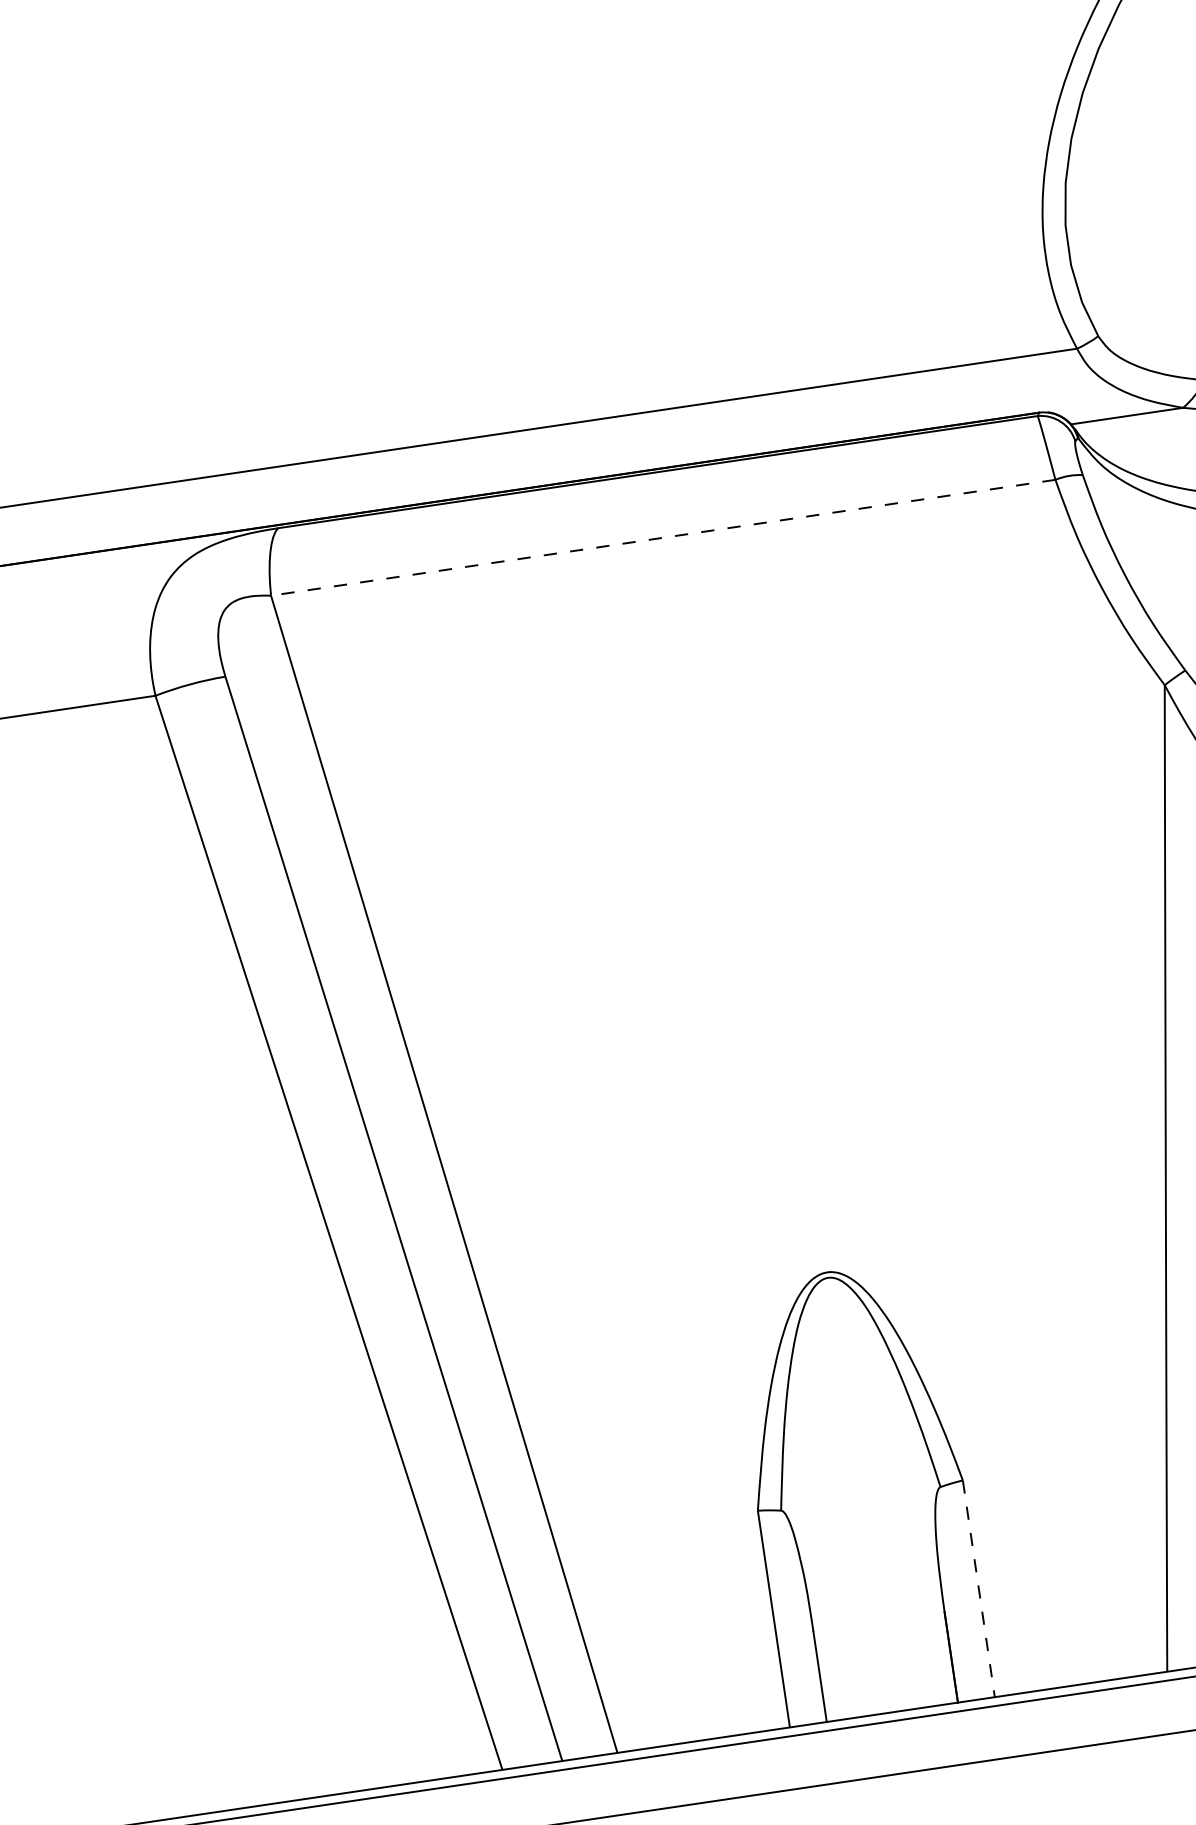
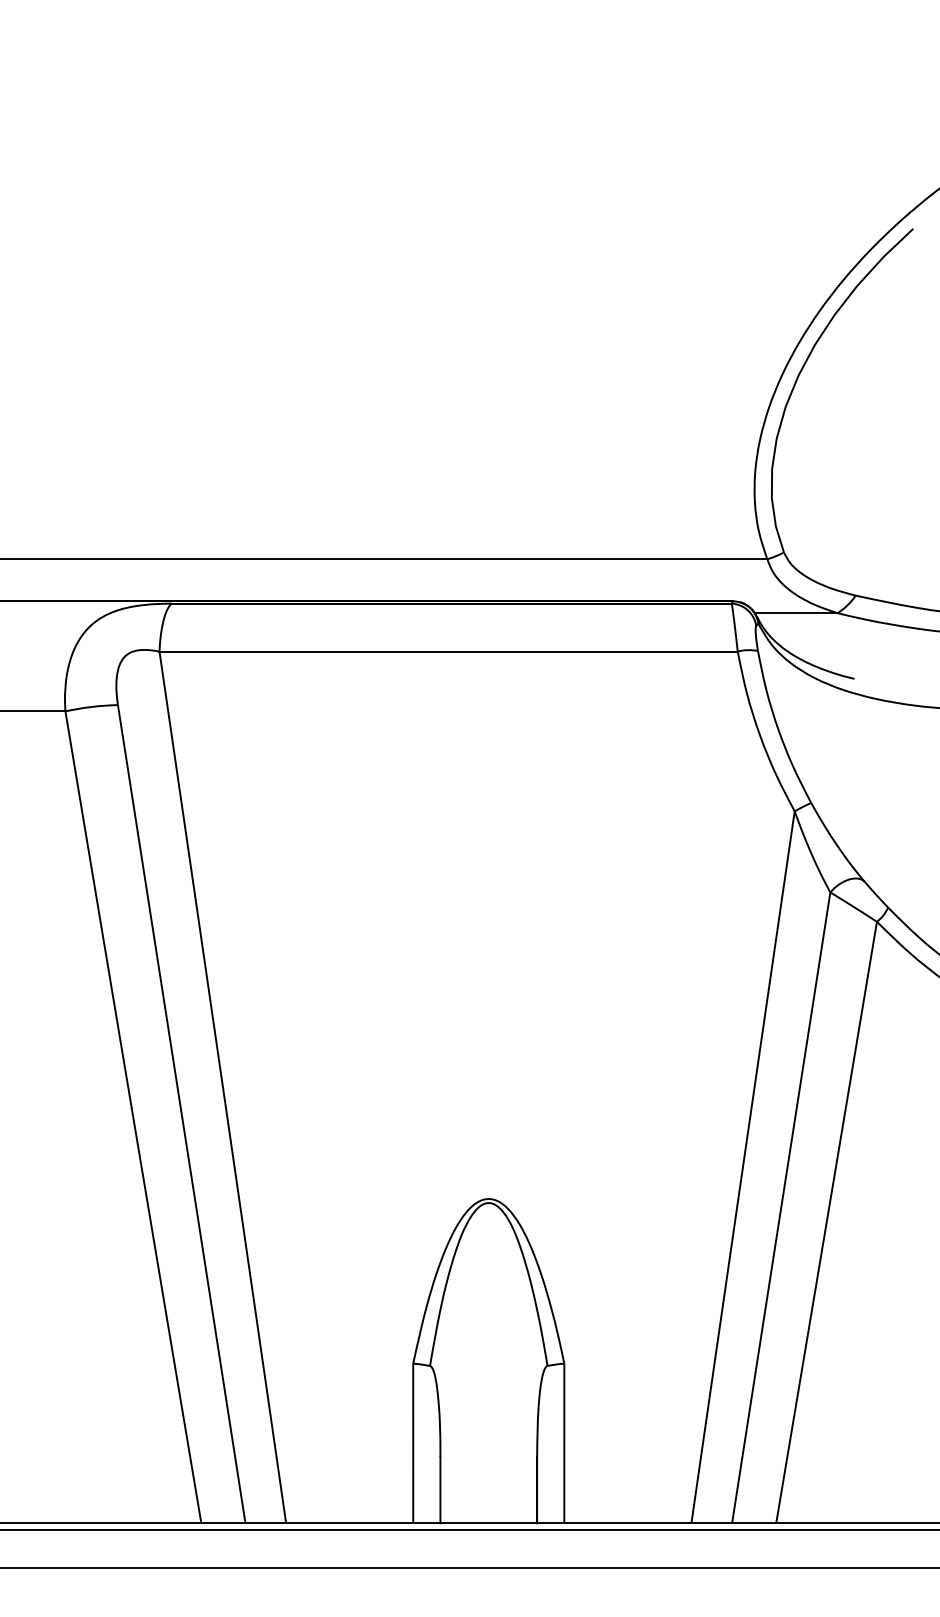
line: (663, 537) -> (448, 651), dashed -> solid
line: (979, 1588) -> (564, 1443), dashed -> solid

